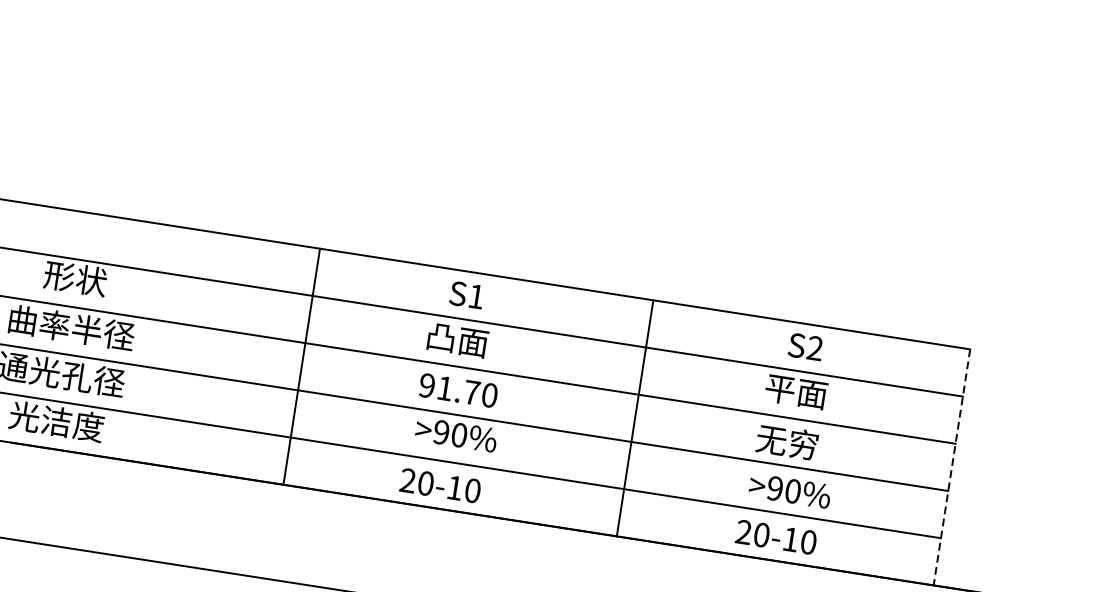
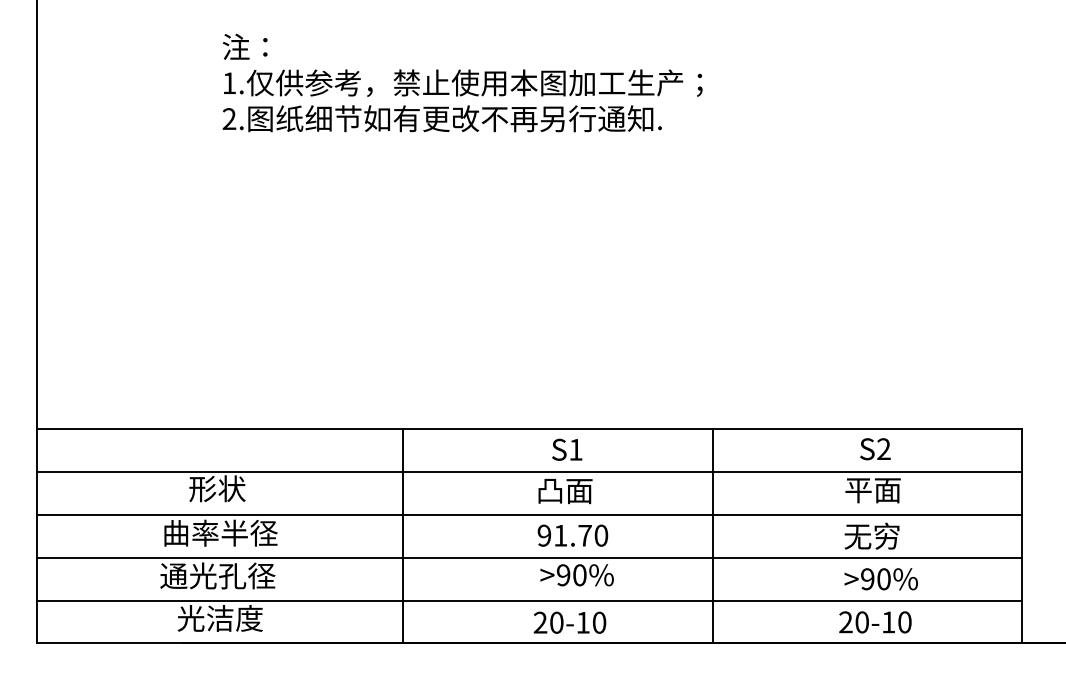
line: (301, 366) -> (403, 535), moved
line: (635, 417) -> (712, 535), moved
line: (951, 467) -> (1021, 536), dashed -> solid

